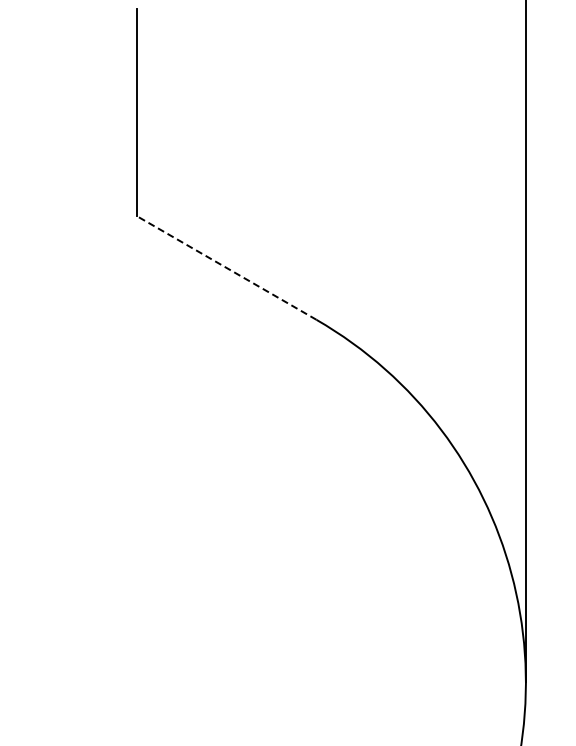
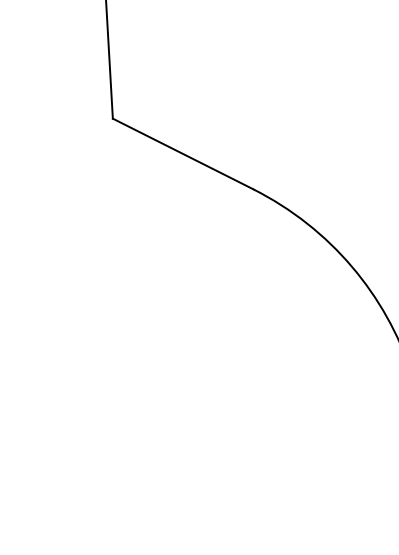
line: (226, 267) -> (182, 153), dashed -> solid

